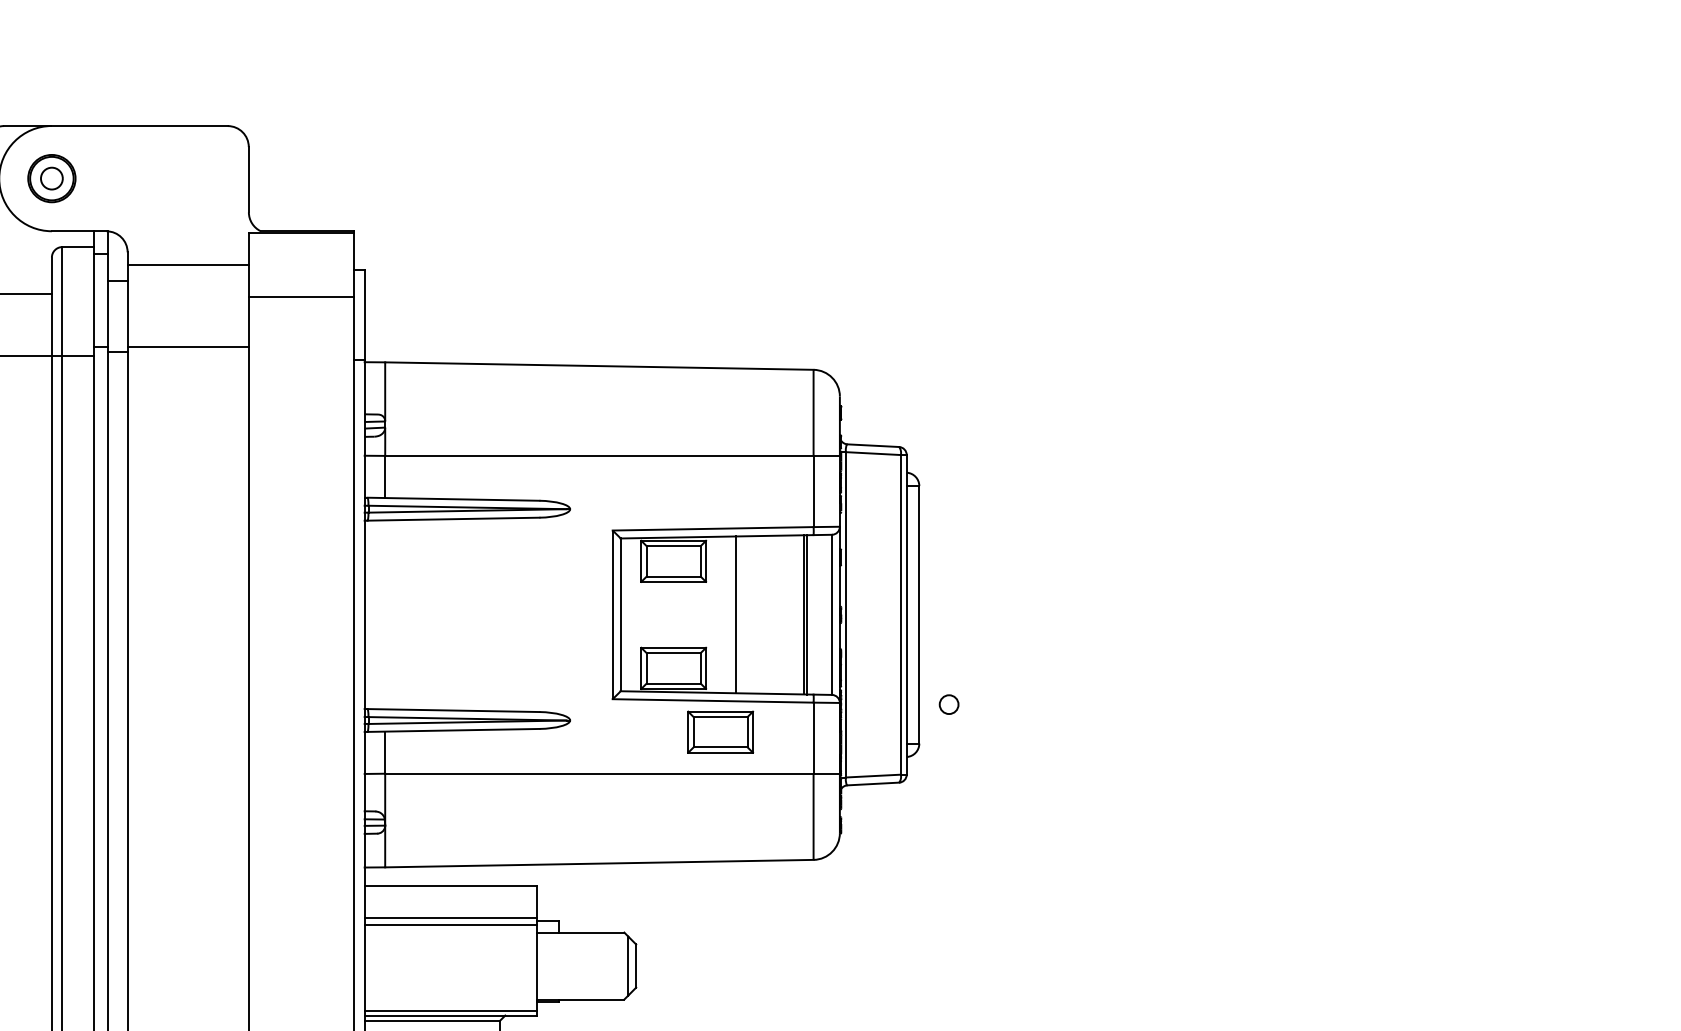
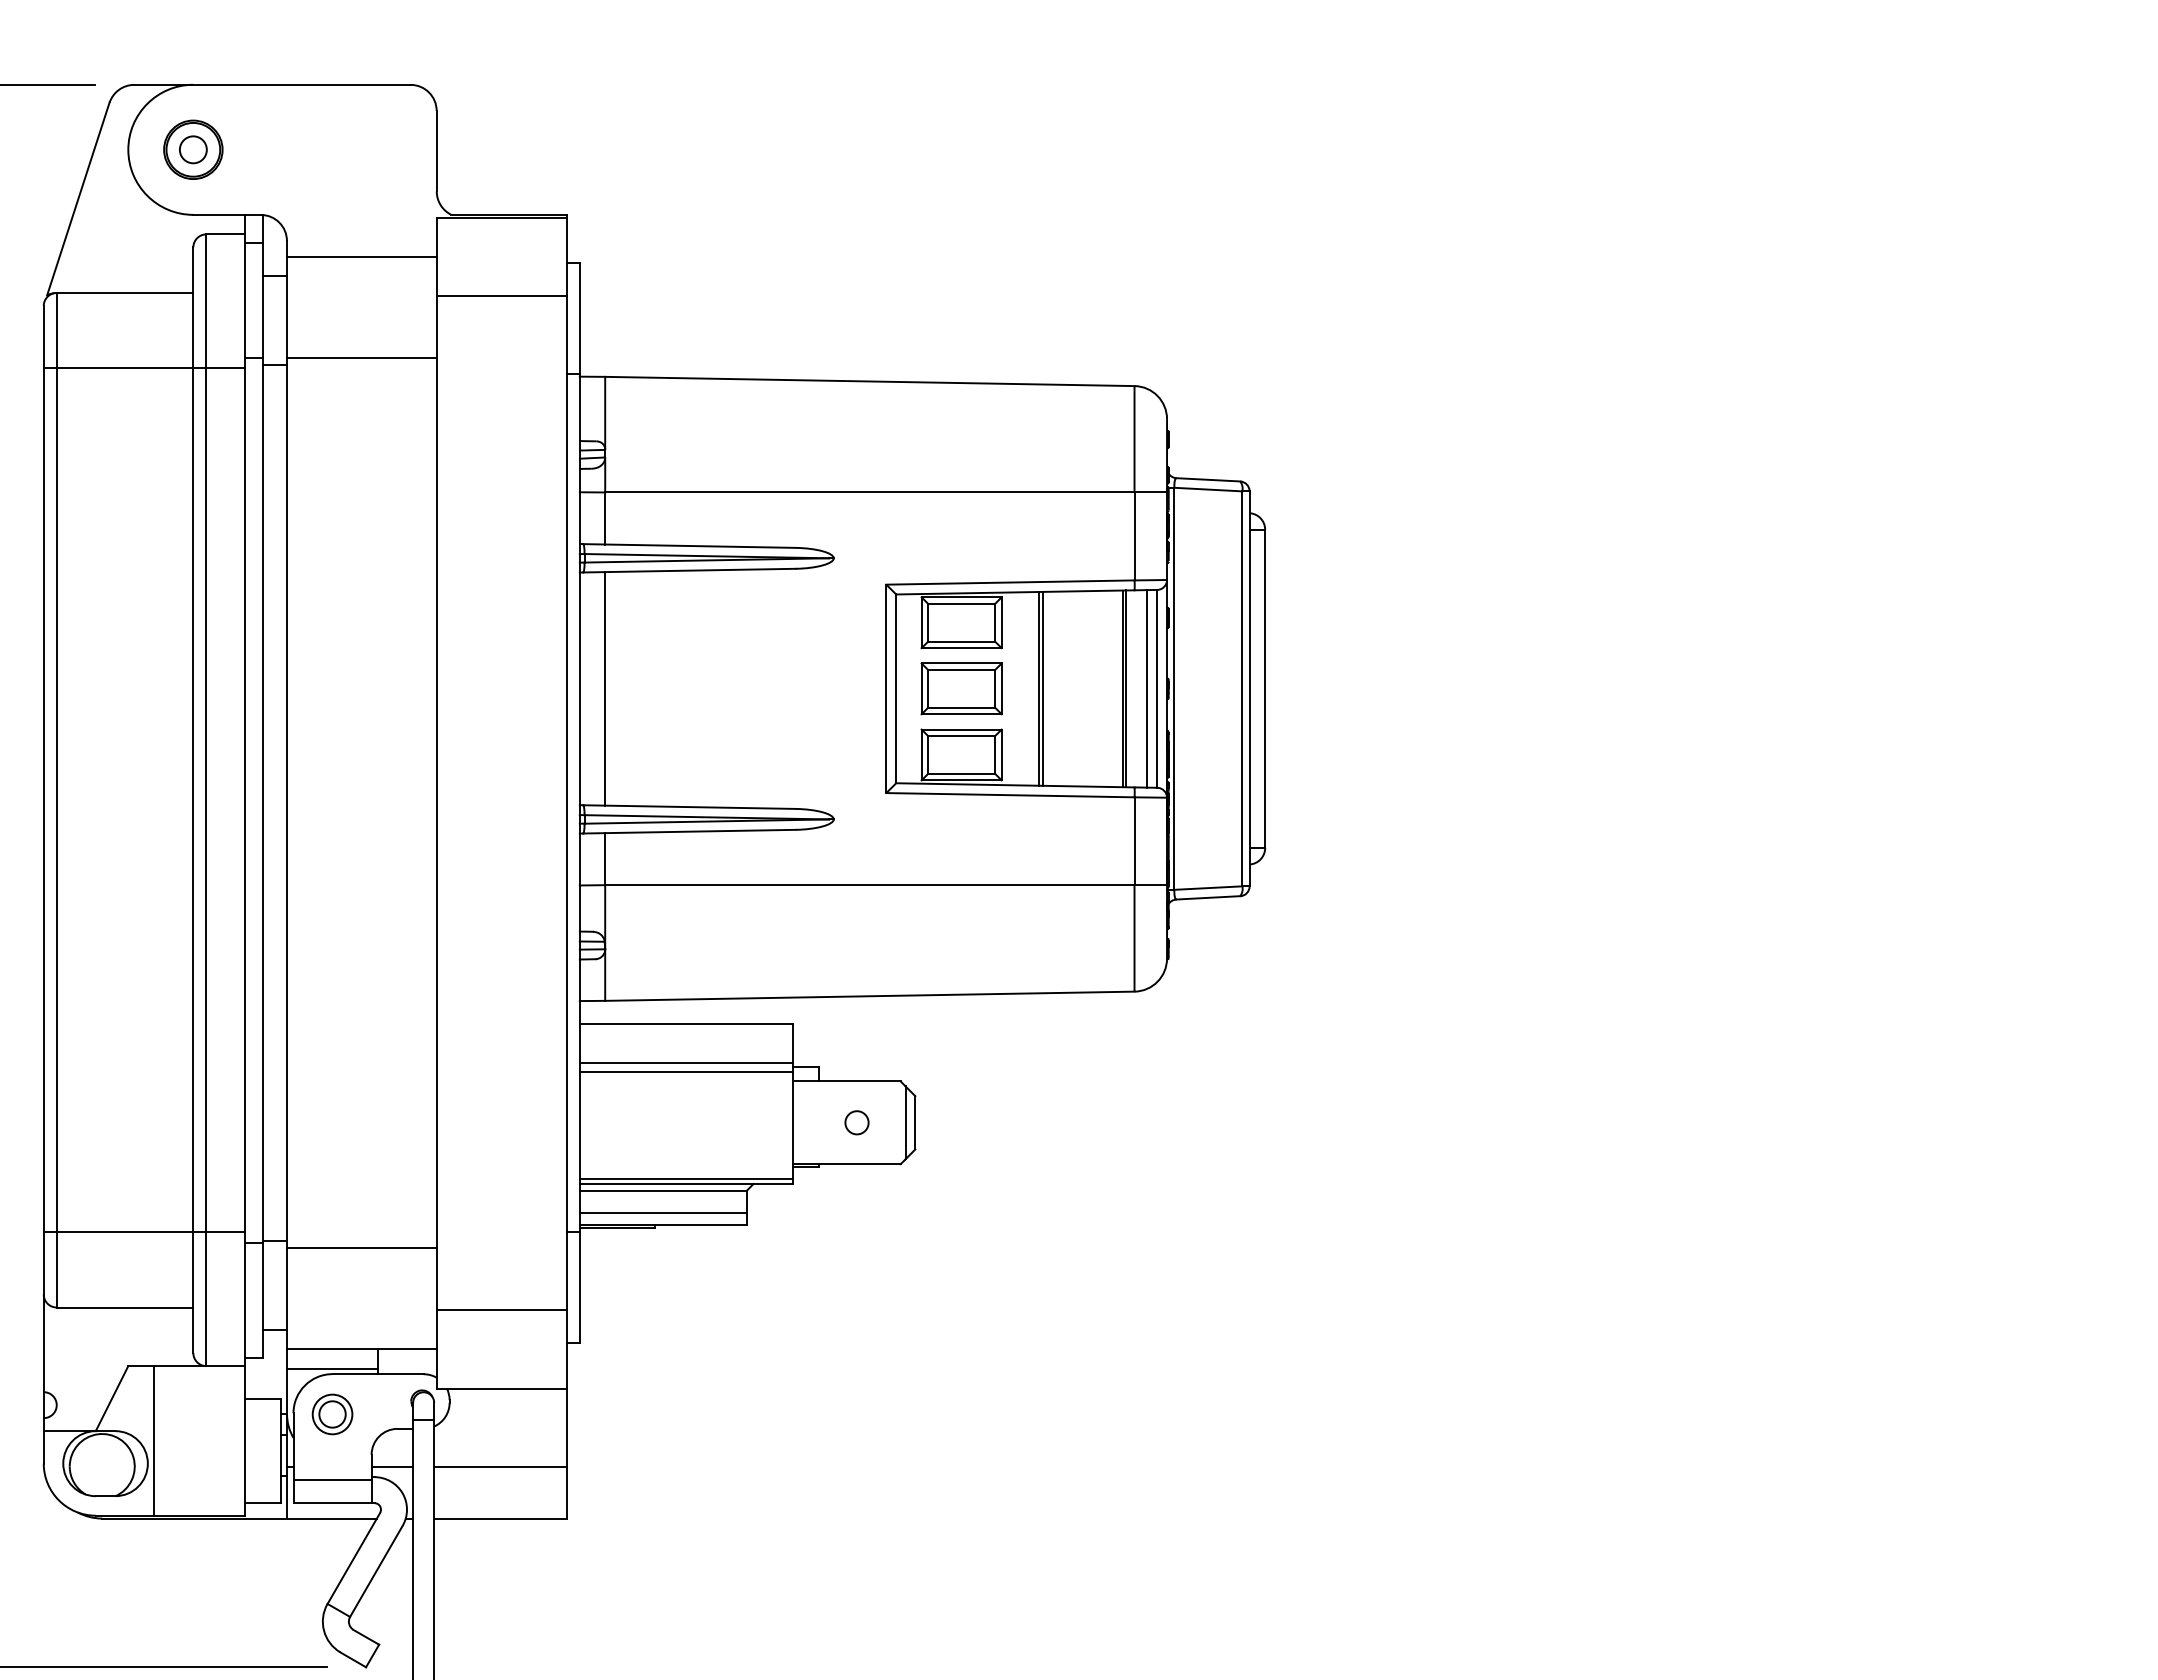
line: (385, 614) -> (605, 688), added
line: (739, 614) -> (1042, 688), added
line: (824, 614) -> (1147, 688), added
circle: (948, 704) -> (856, 1122), moved
part: (720, 731) -> (961, 688), moved

